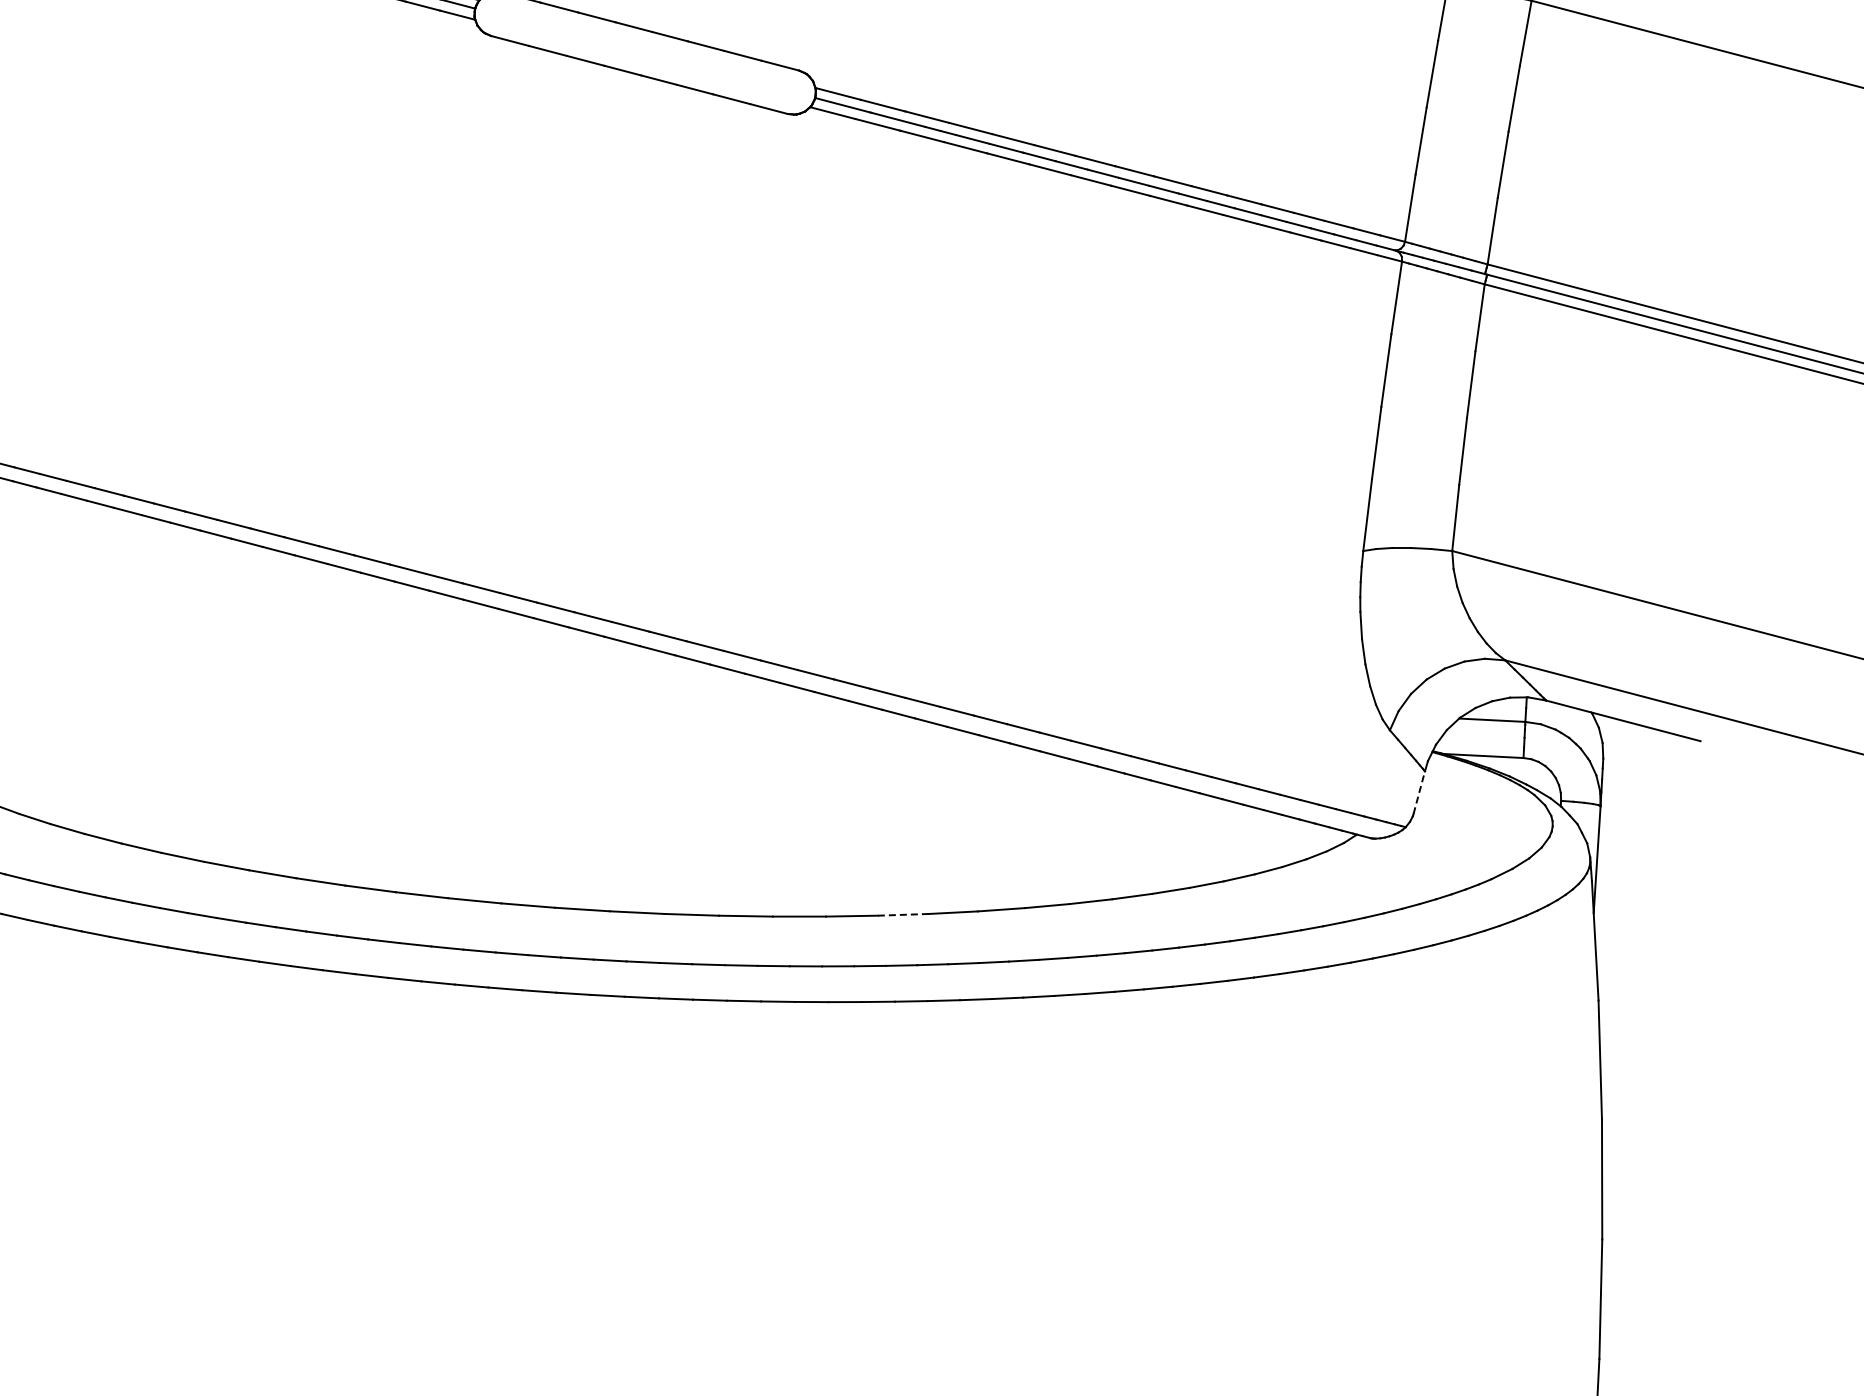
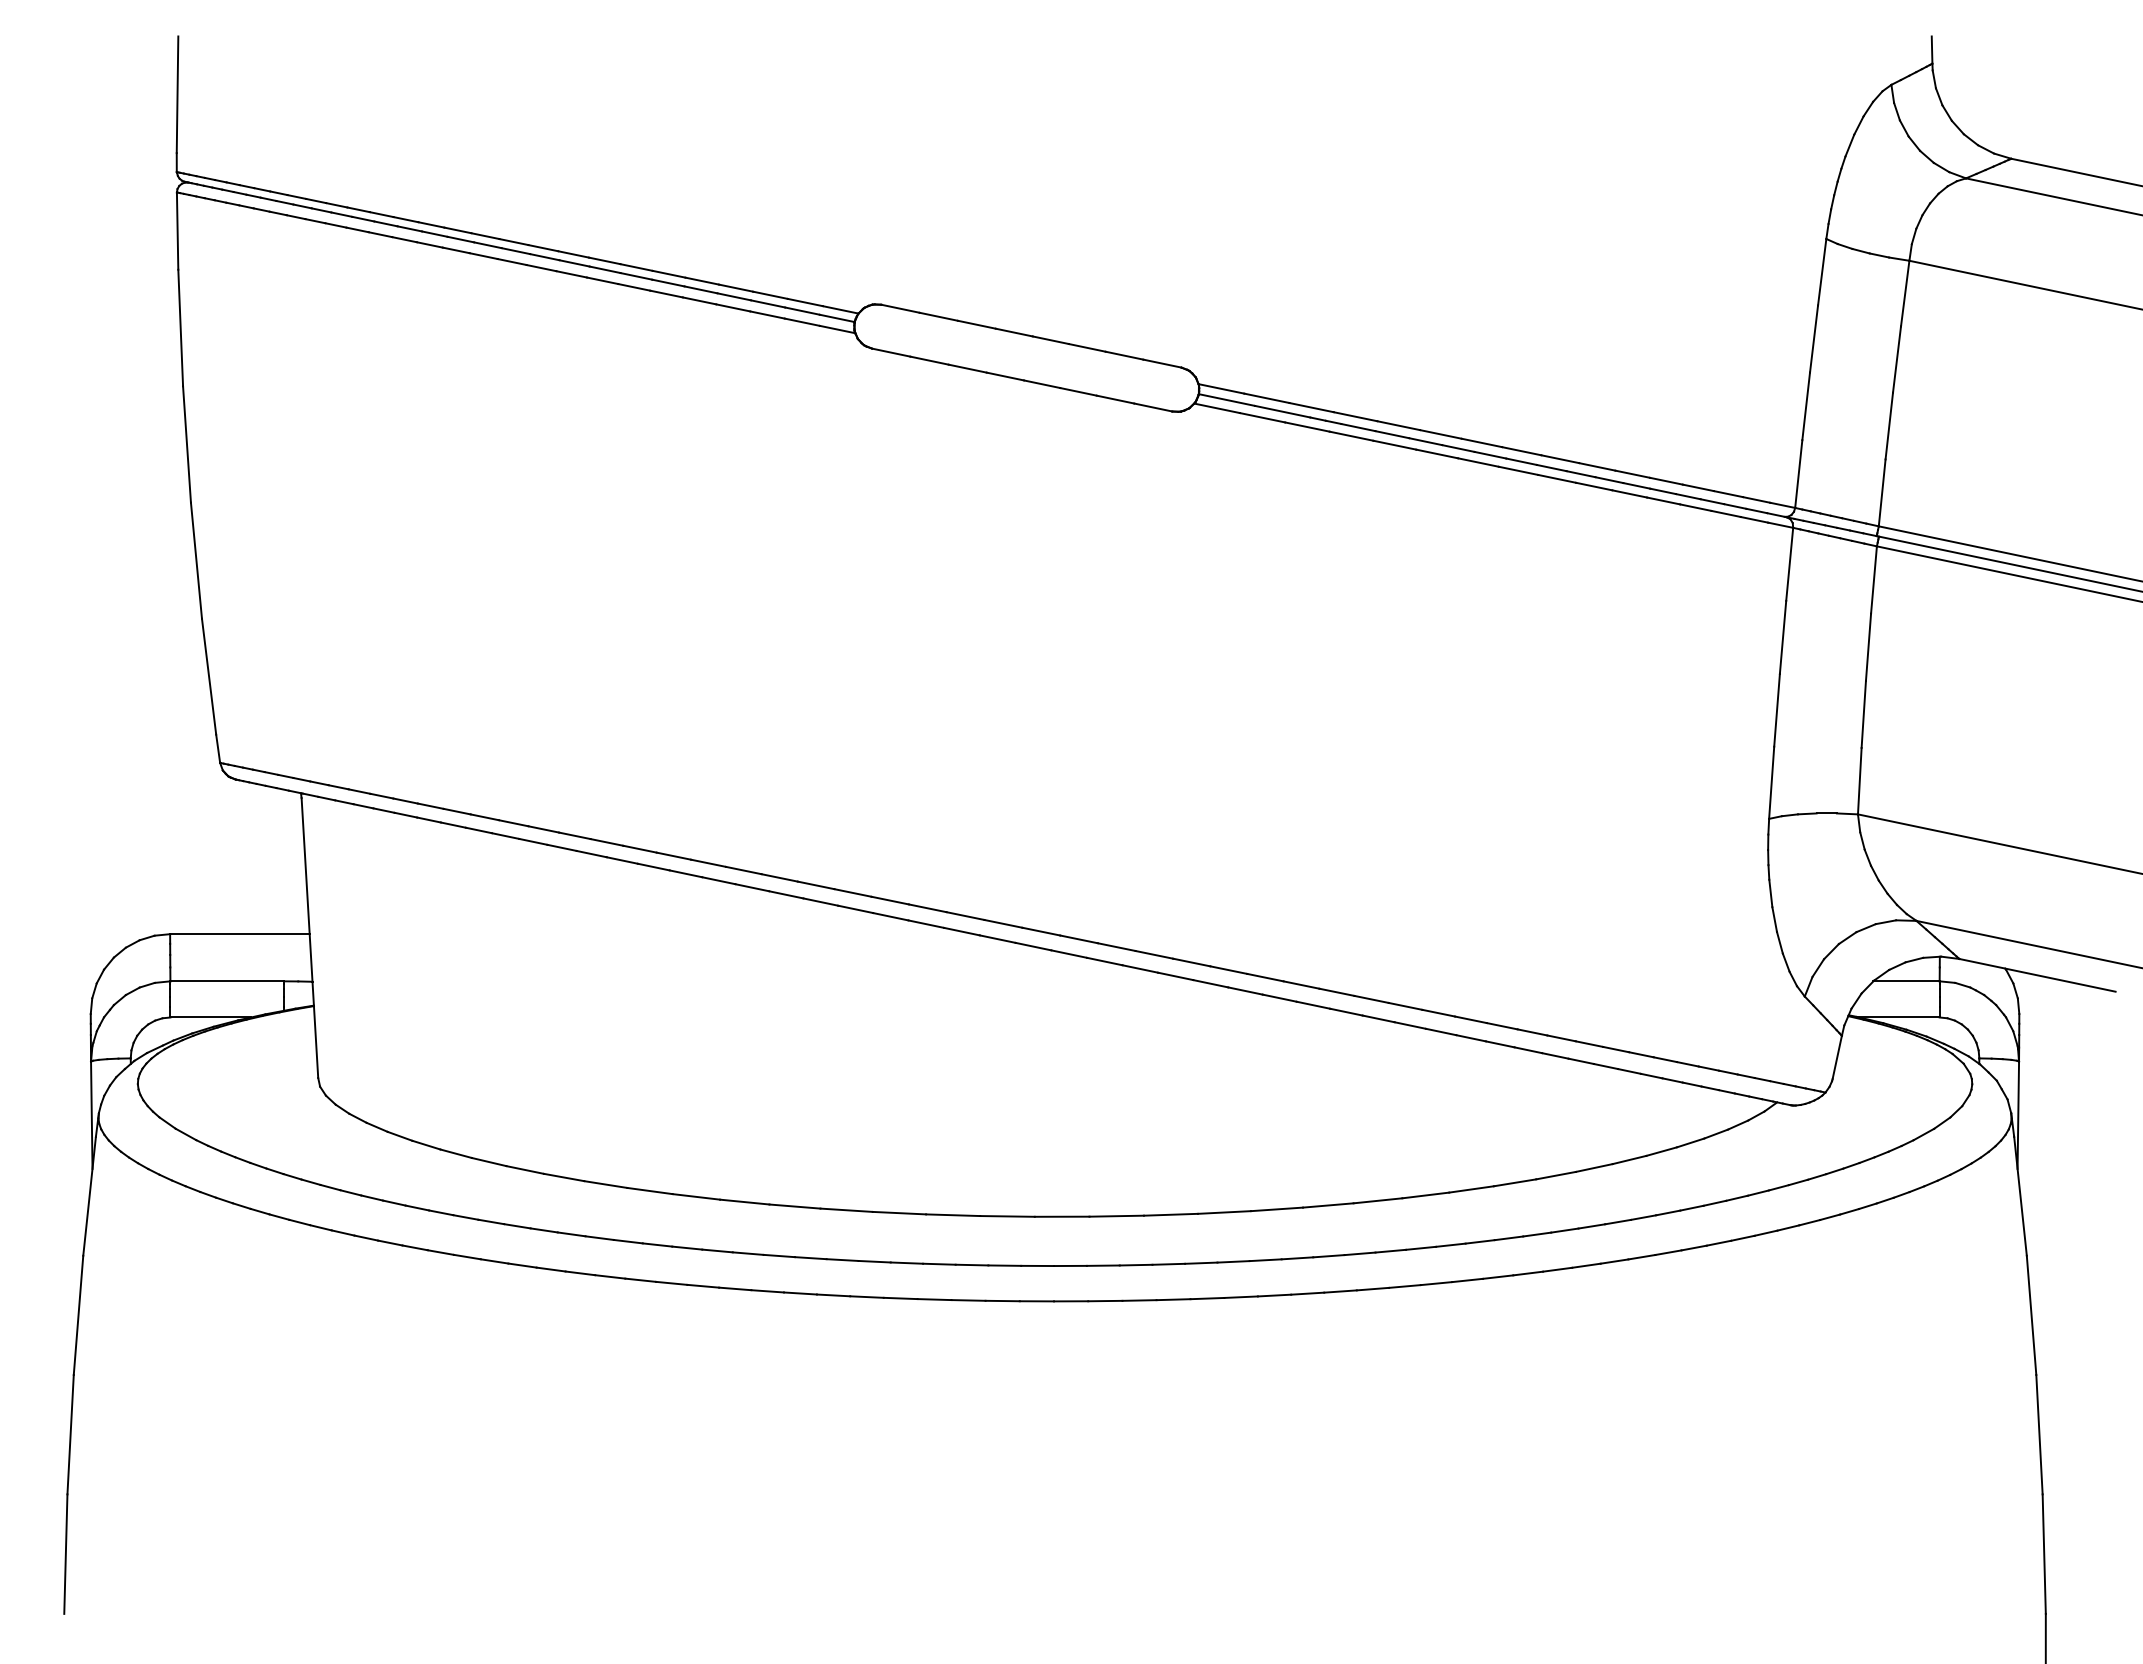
line: (1419, 791) -> (1837, 1056), dashed -> solid
line: (902, 914) -> (1327, 1205), dashed -> solid

